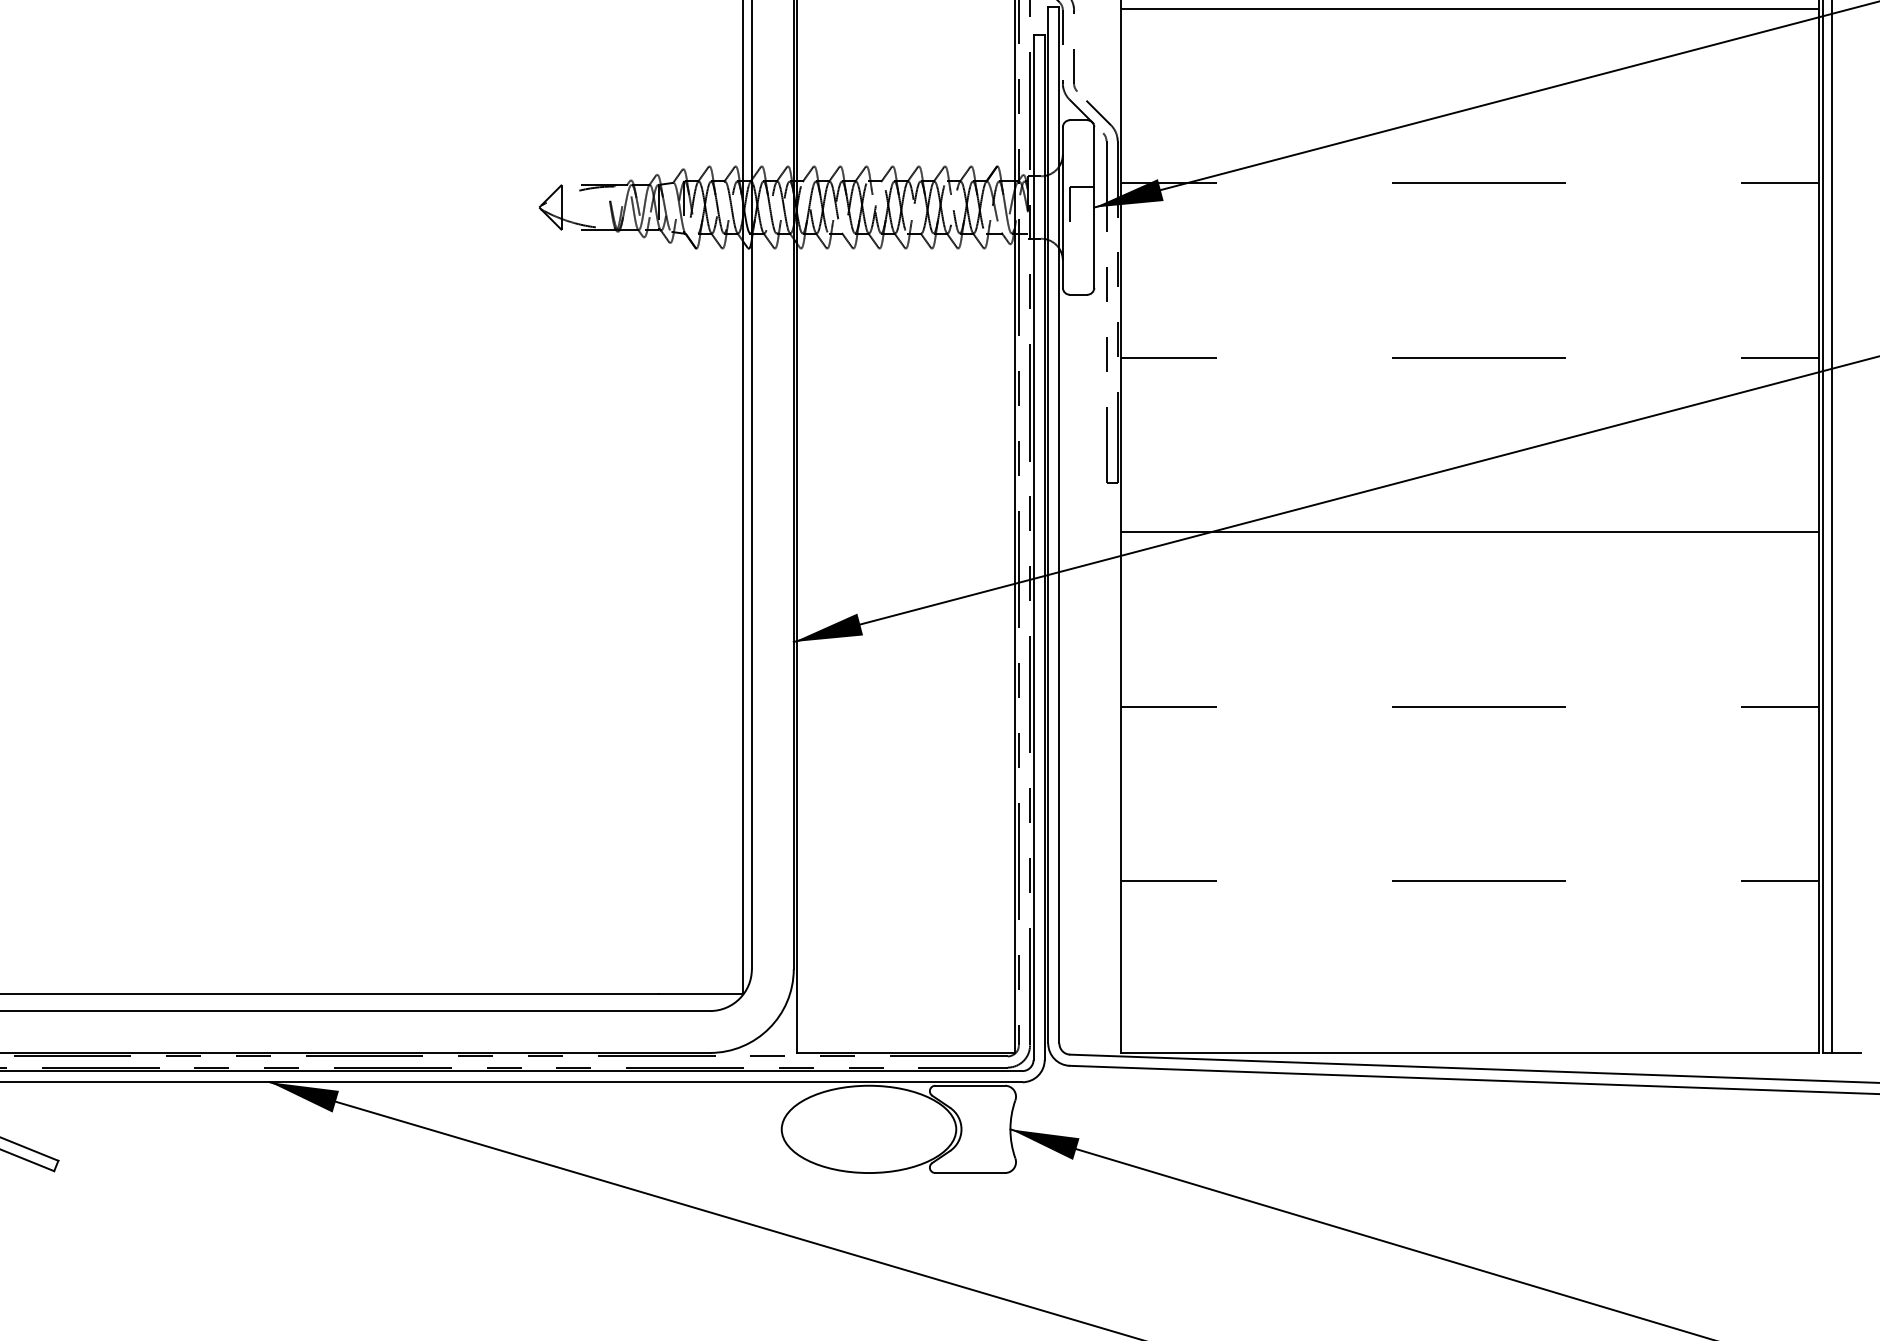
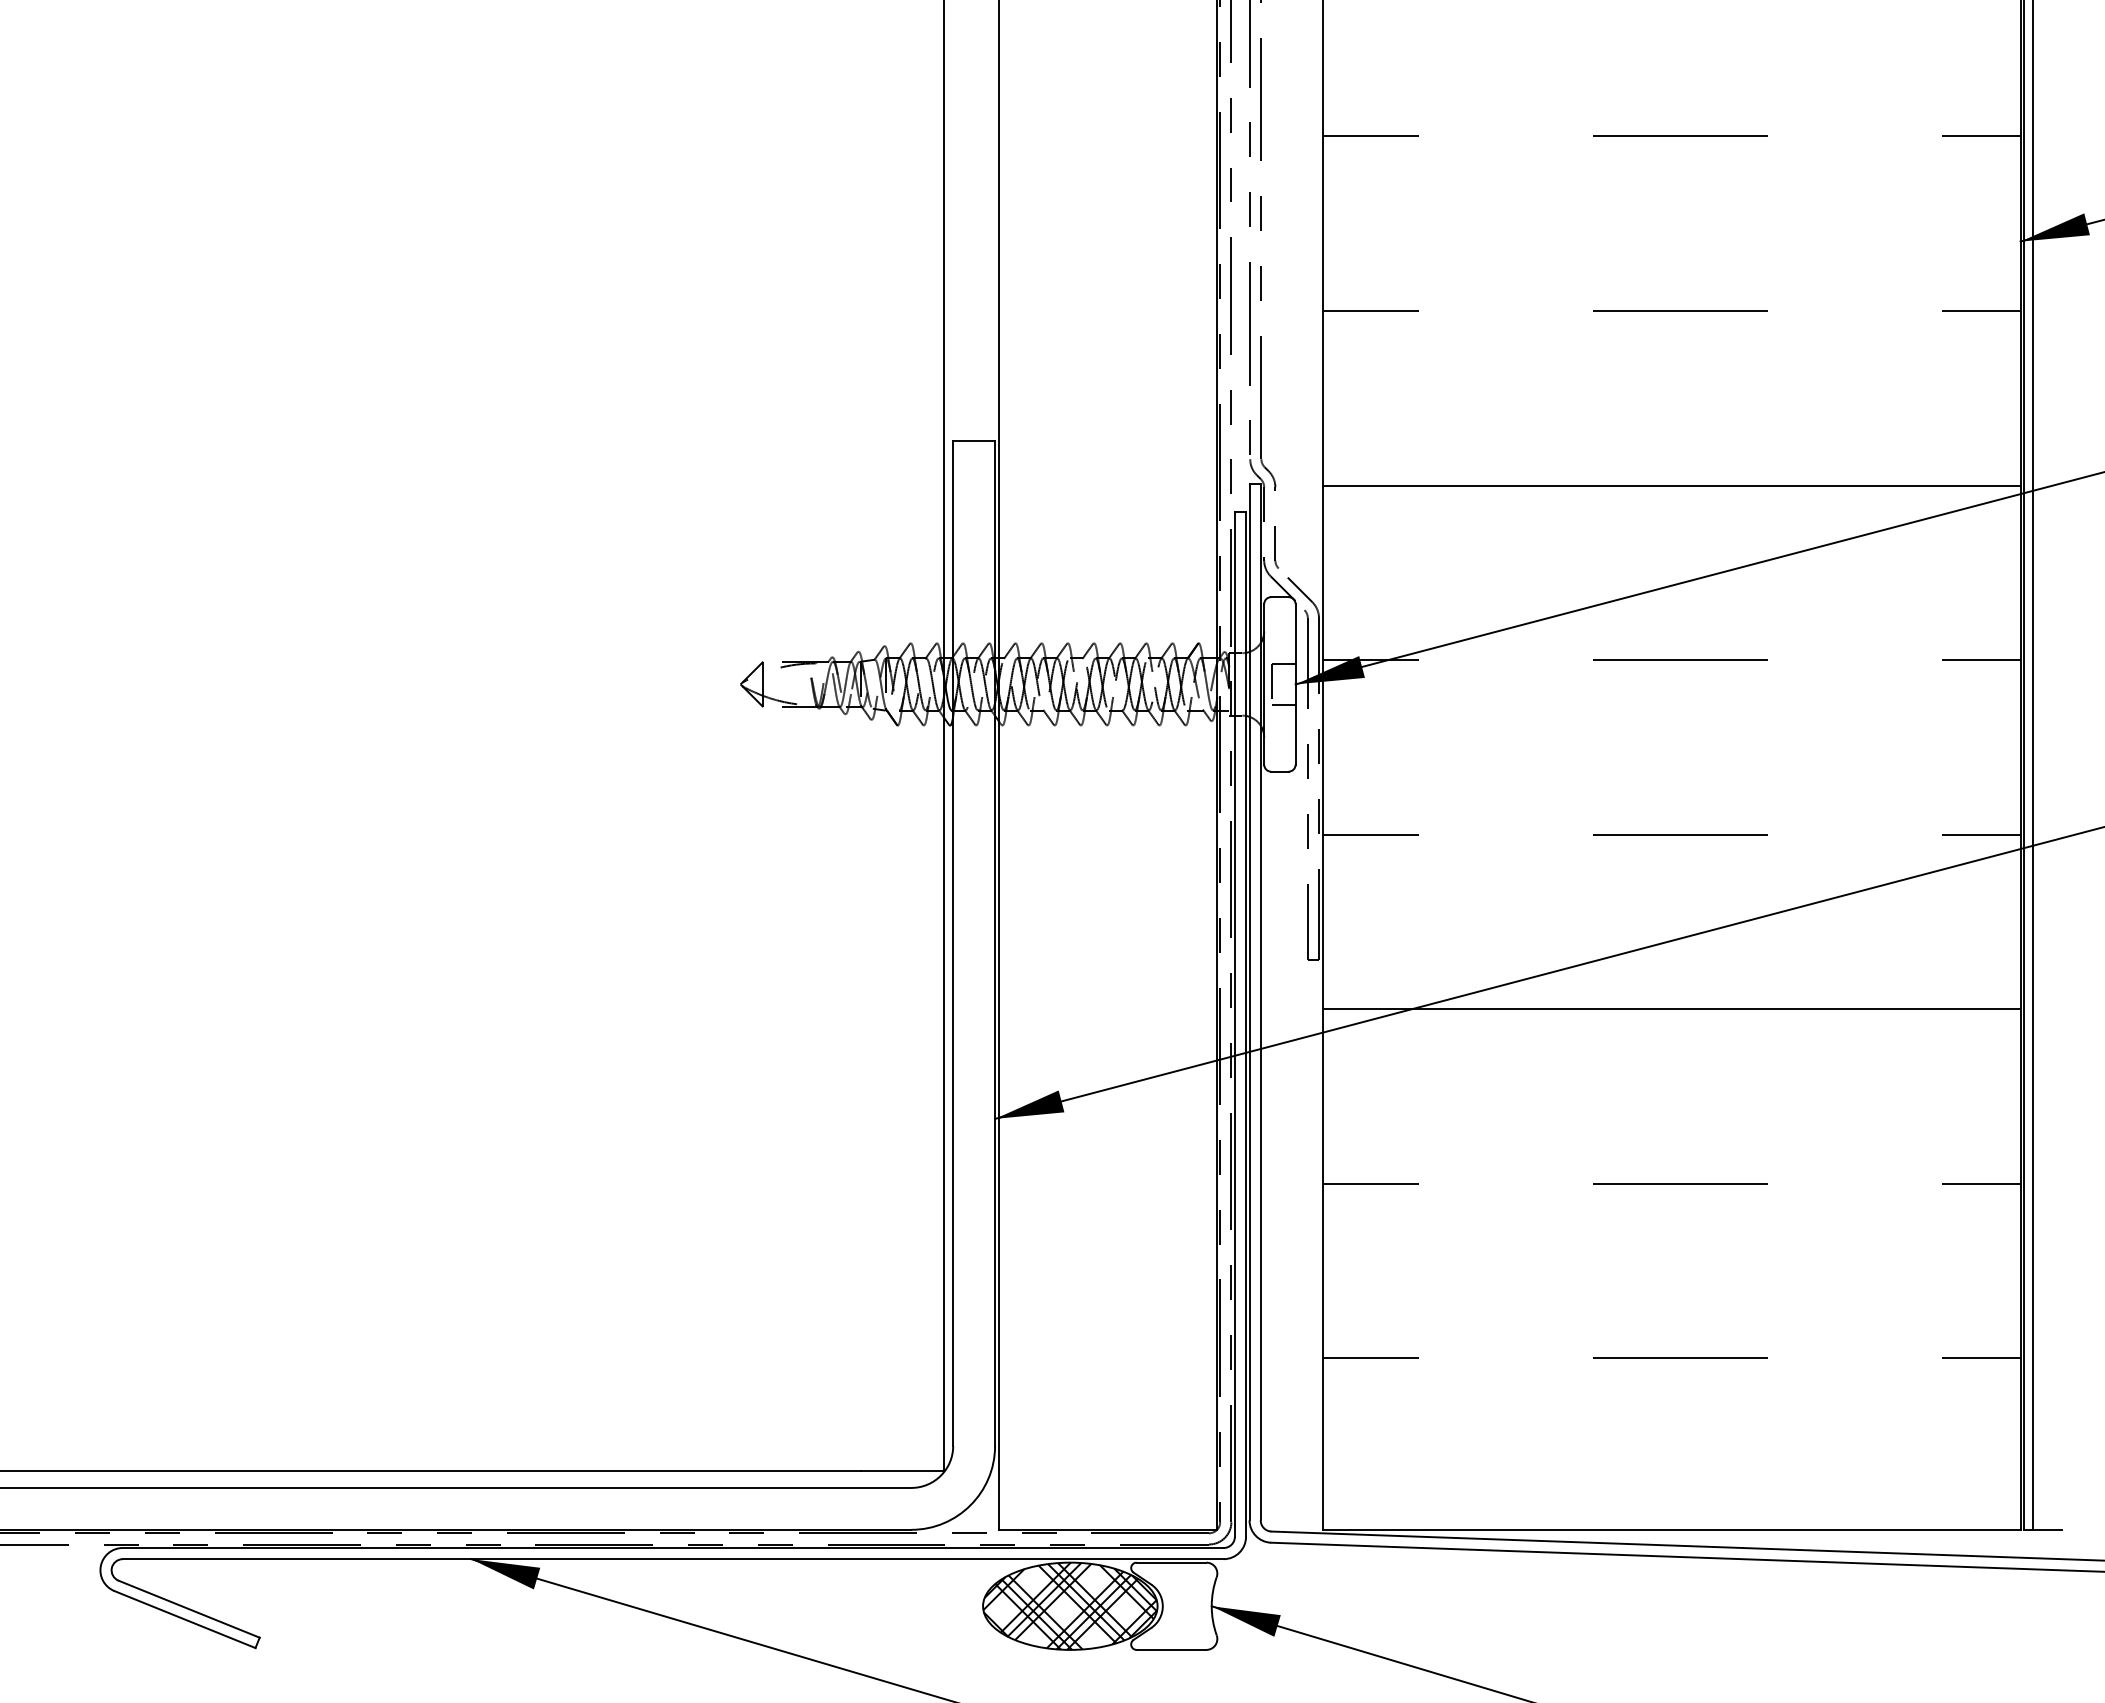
line: (1082, 228) -> (1283, 705), added
hatch: (869, 1128) -> (1070, 1605), added

